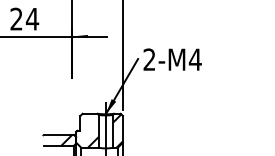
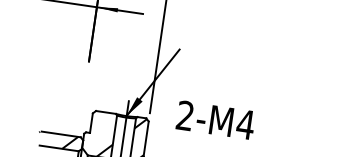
text: (172, 59) -> (215, 119), moved

